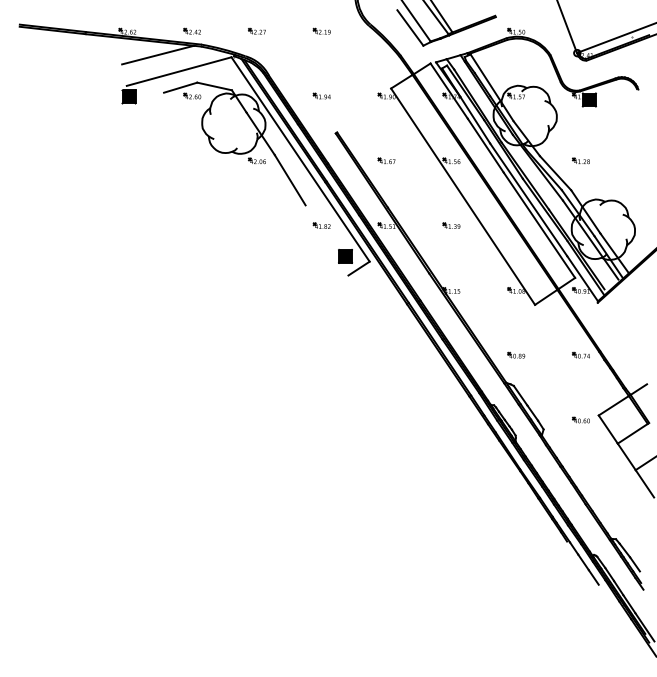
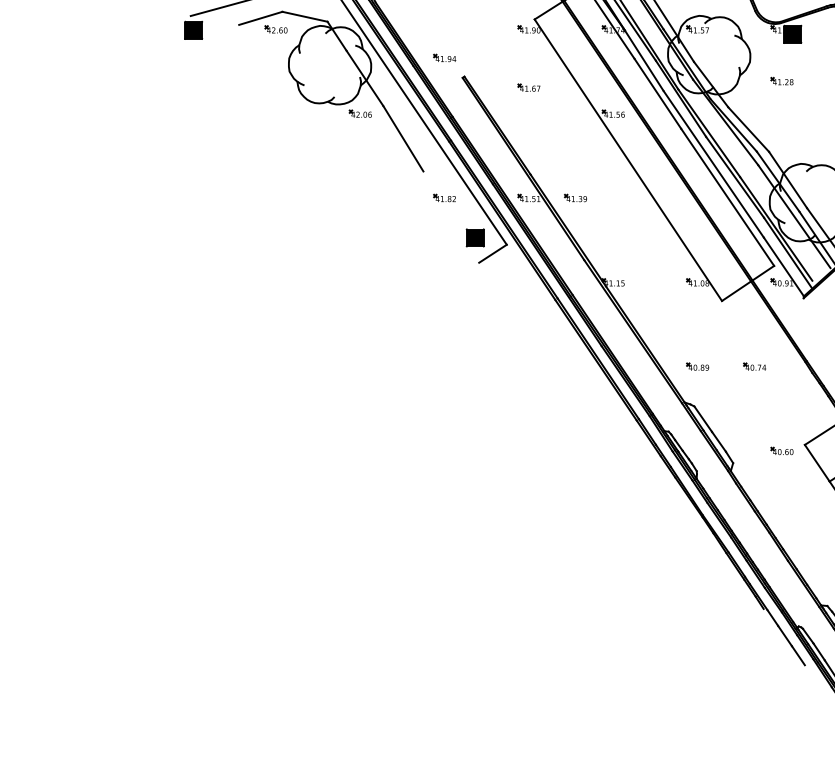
part: (321, 95) -> (444, 57), moved
part: (386, 160) -> (528, 87), moved
part: (580, 160) -> (781, 80), moved
part: (451, 225) -> (575, 197), moved
part: (580, 354) -> (753, 365), moved

